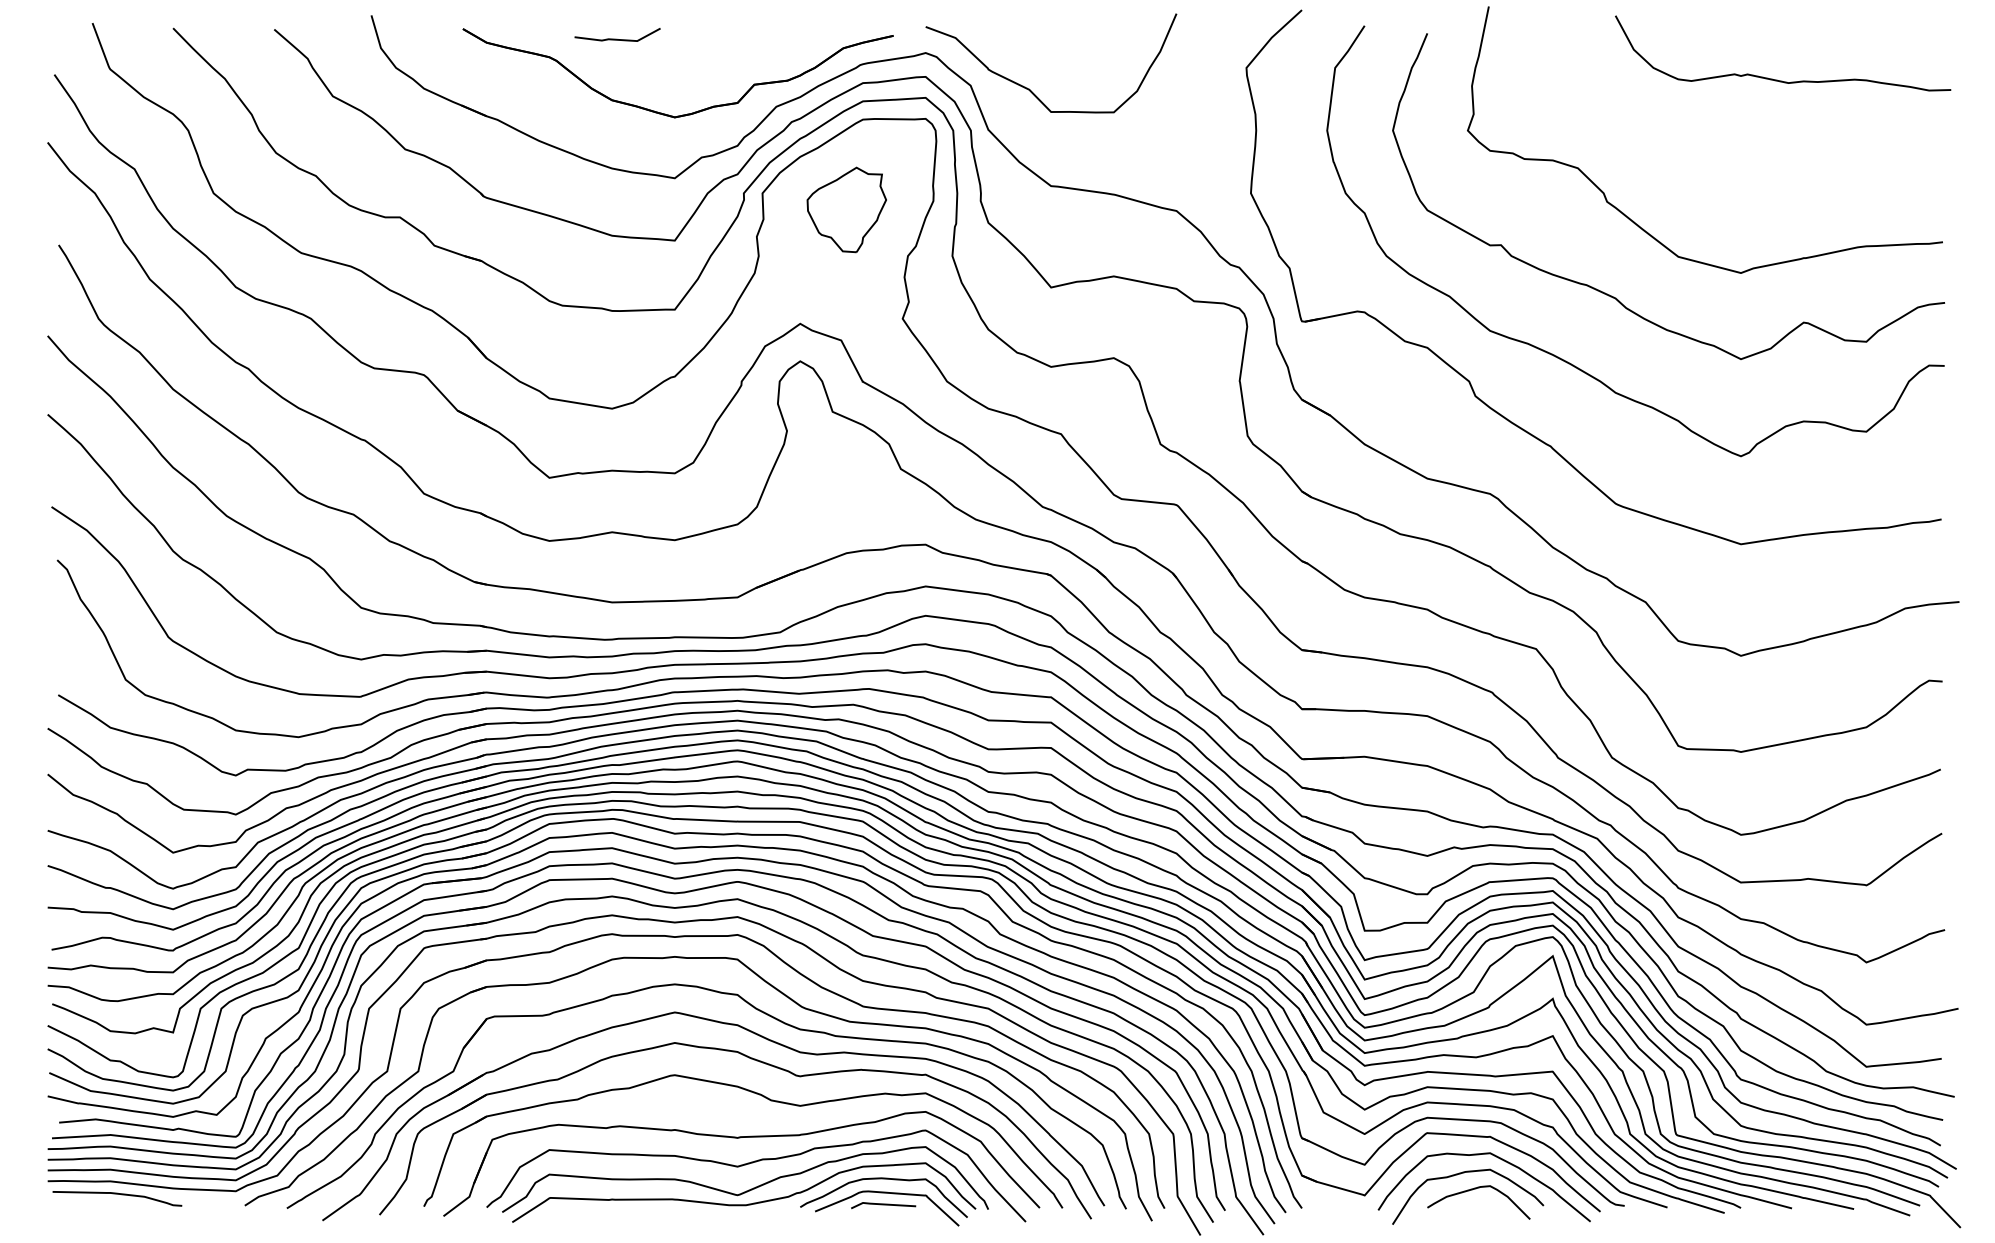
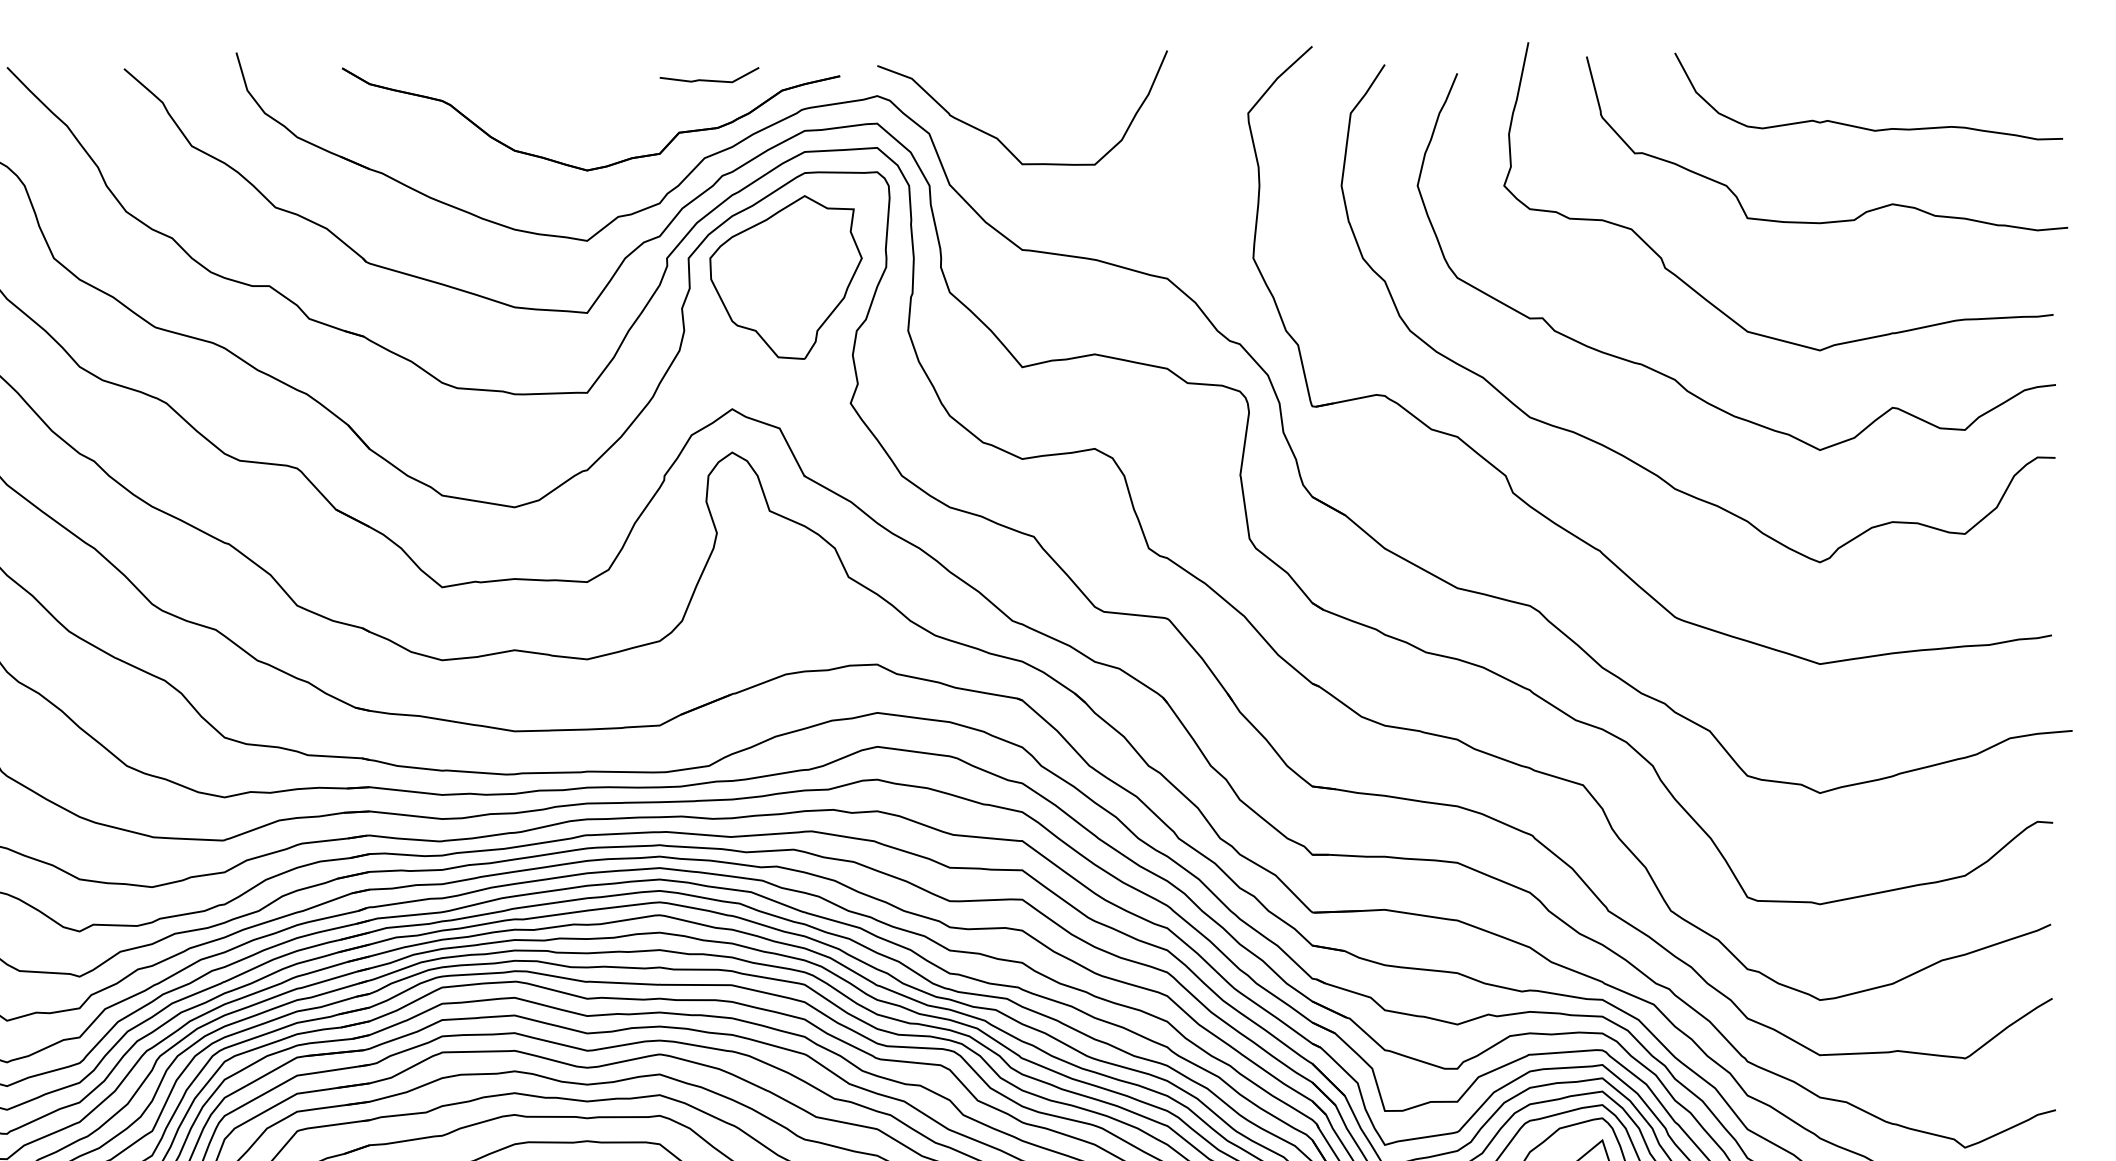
line: (617, 38) -> (709, 79), moved
curve: (1754, 160) -> (1835, 220), added
part: (846, 209) -> (785, 277), size x1.67

